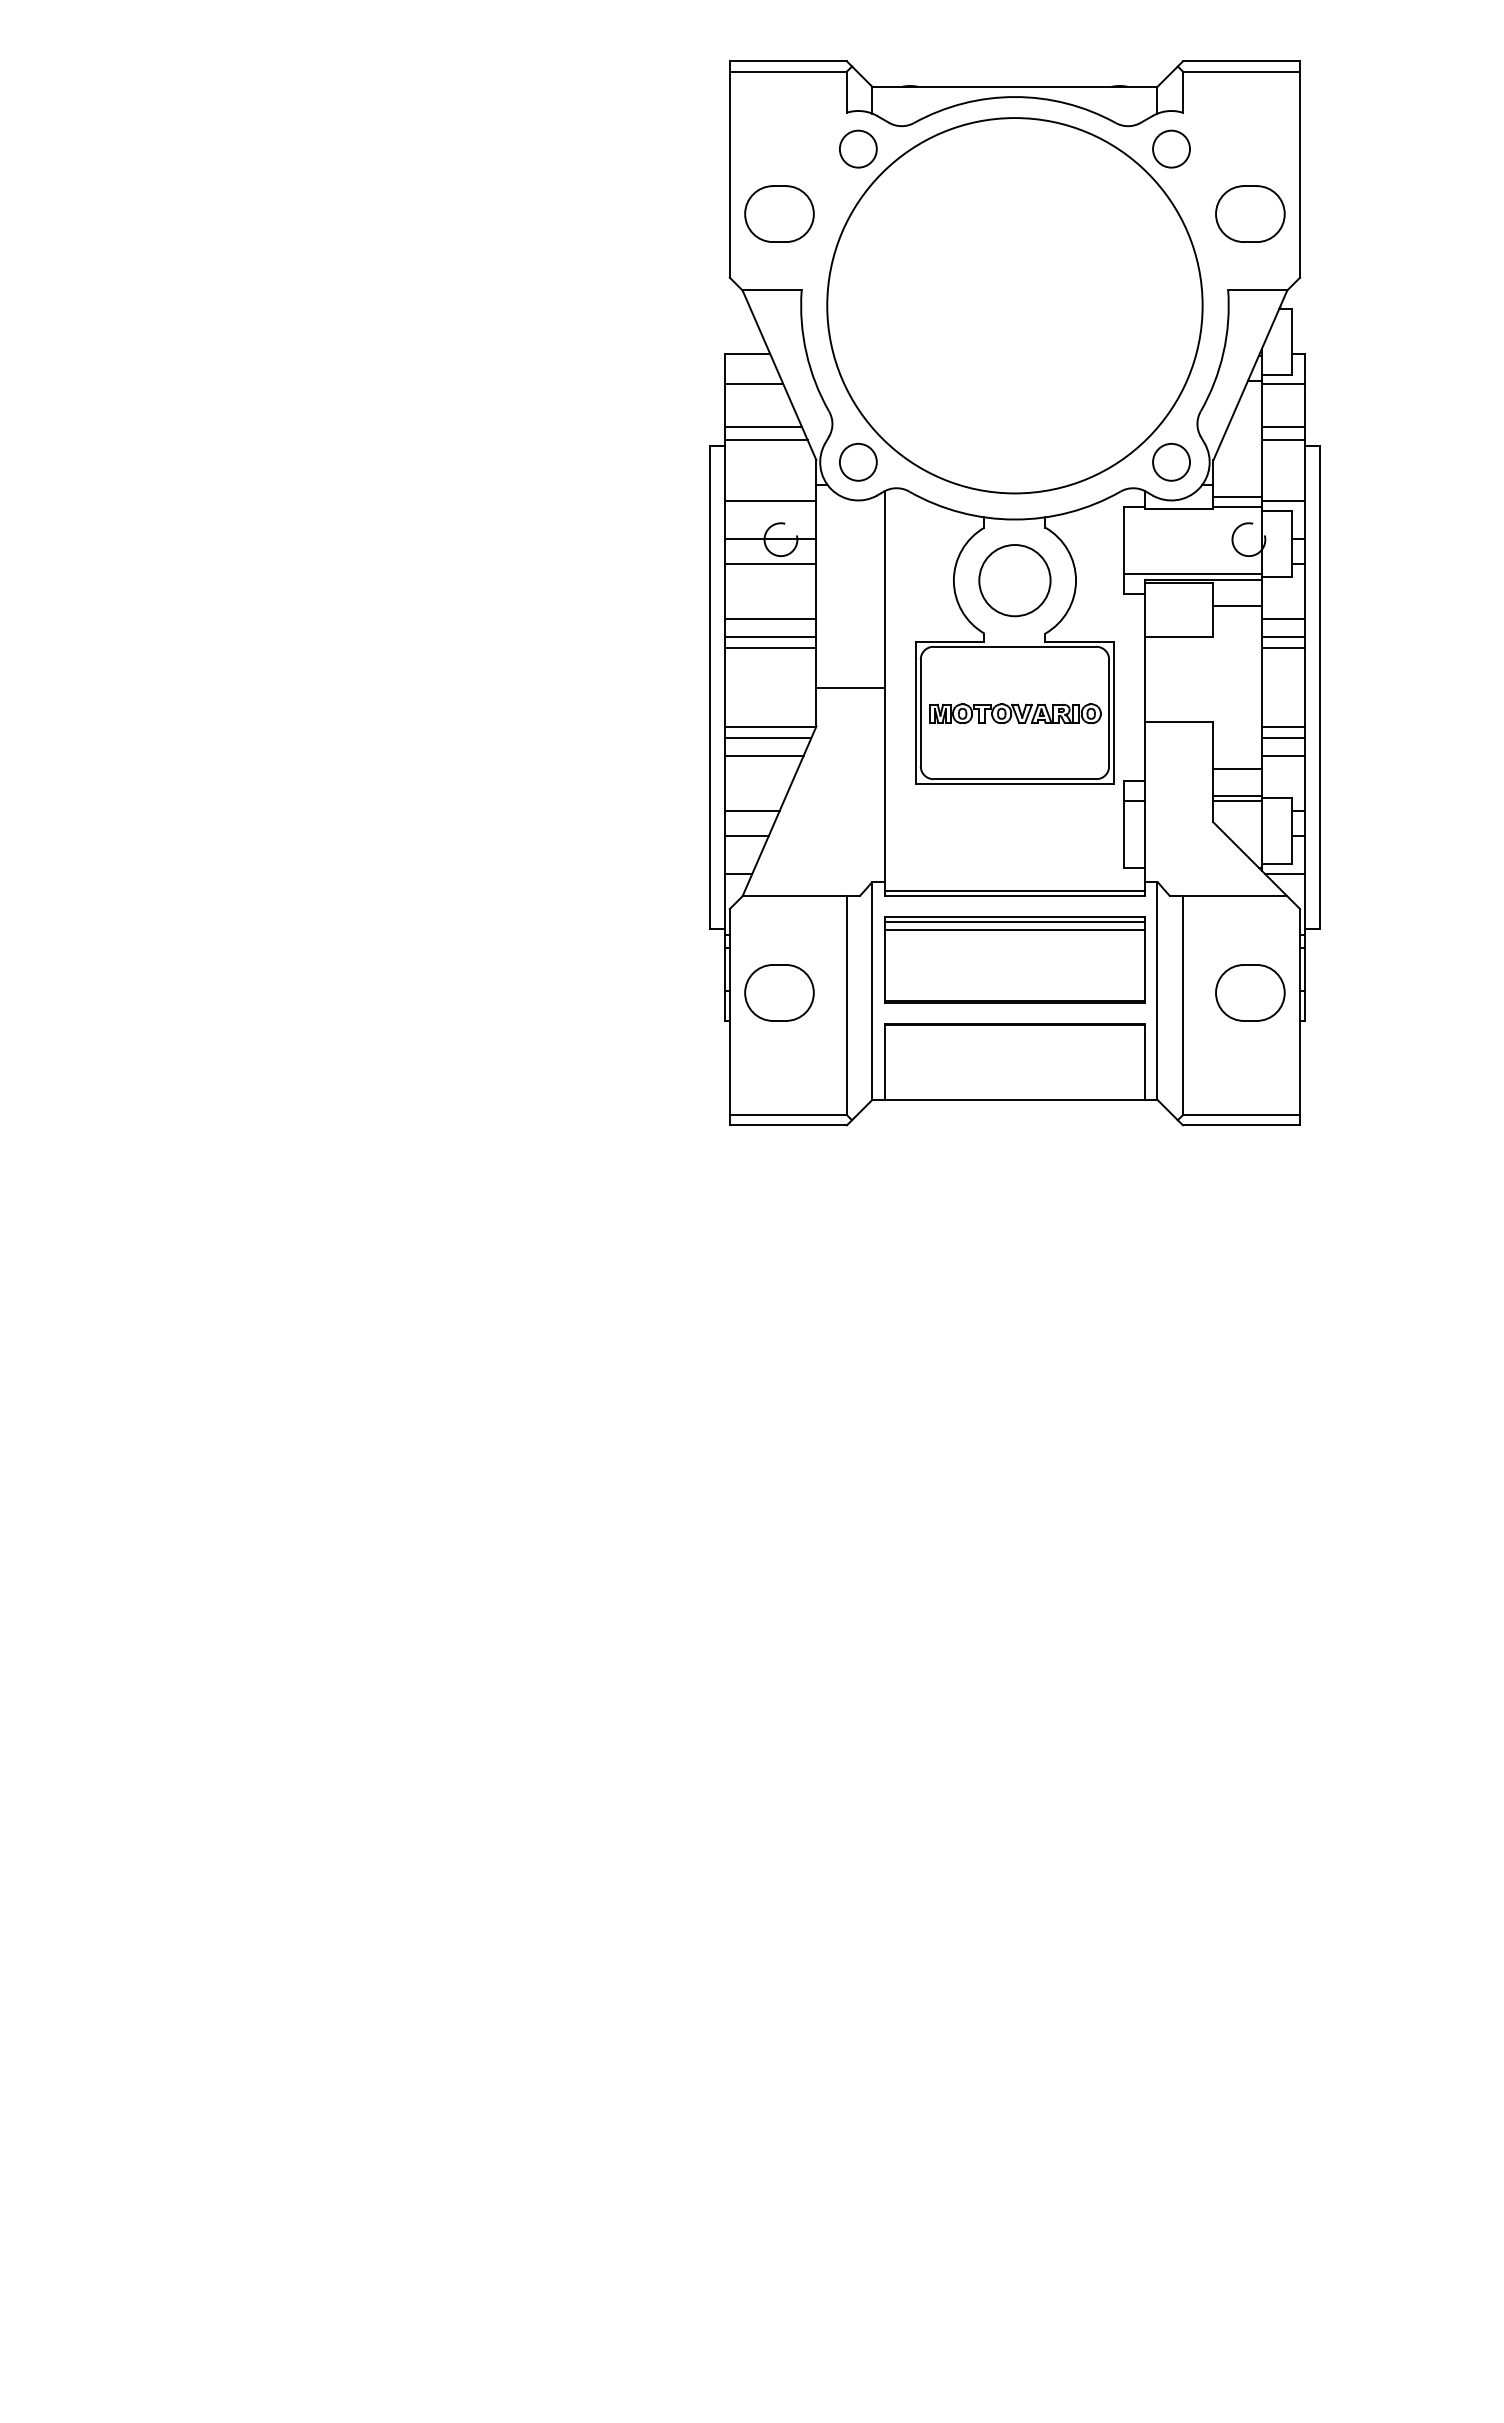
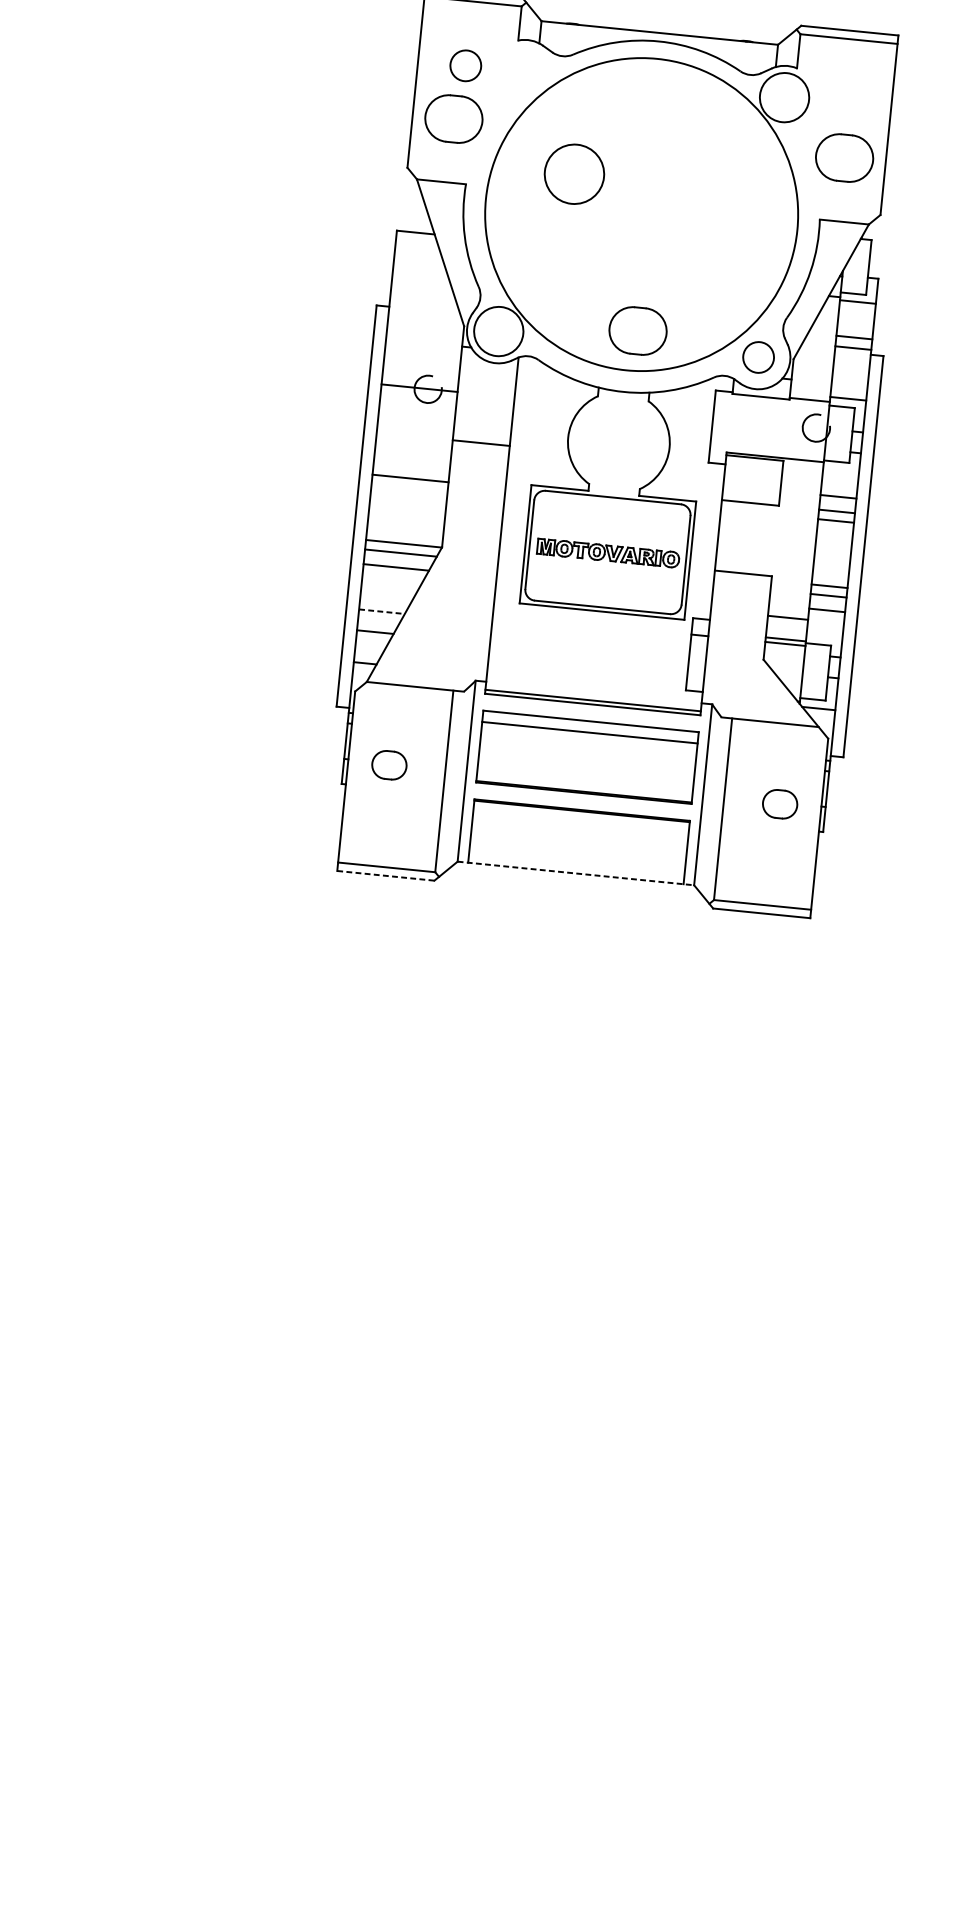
circle: (858, 148) -> (465, 65), moved
circle: (1171, 148) -> (784, 97), size x1.6
line: (753, 384) -> (418, 258), removed
line: (763, 427) -> (422, 294), removed
line: (765, 439) -> (423, 304), removed
part: (1024, 444) -> (638, 330), added
circle: (857, 461) -> (498, 330), size x1.6
line: (1237, 496) -> (810, 391), removed
line: (770, 500) -> (422, 355), removed
line: (770, 564) -> (417, 409), removed
line: (1192, 574) -> (766, 452), removed
circle: (1014, 580) -> (574, 174), moved
line: (1237, 605) -> (801, 481), removed
line: (770, 619) -> (412, 454), removed
line: (770, 636) -> (411, 468), removed
line: (850, 687) -> (481, 443), moved
line: (752, 810) -> (382, 611), solid -> dashed
line: (1014, 922) -> (590, 726), removed
part: (779, 992) -> (389, 764), size x0.6
part: (1250, 992) -> (780, 803), size x0.6
line: (1014, 1099) -> (575, 873), solid -> dashed
line: (788, 1125) -> (385, 875), solid -> dashed

